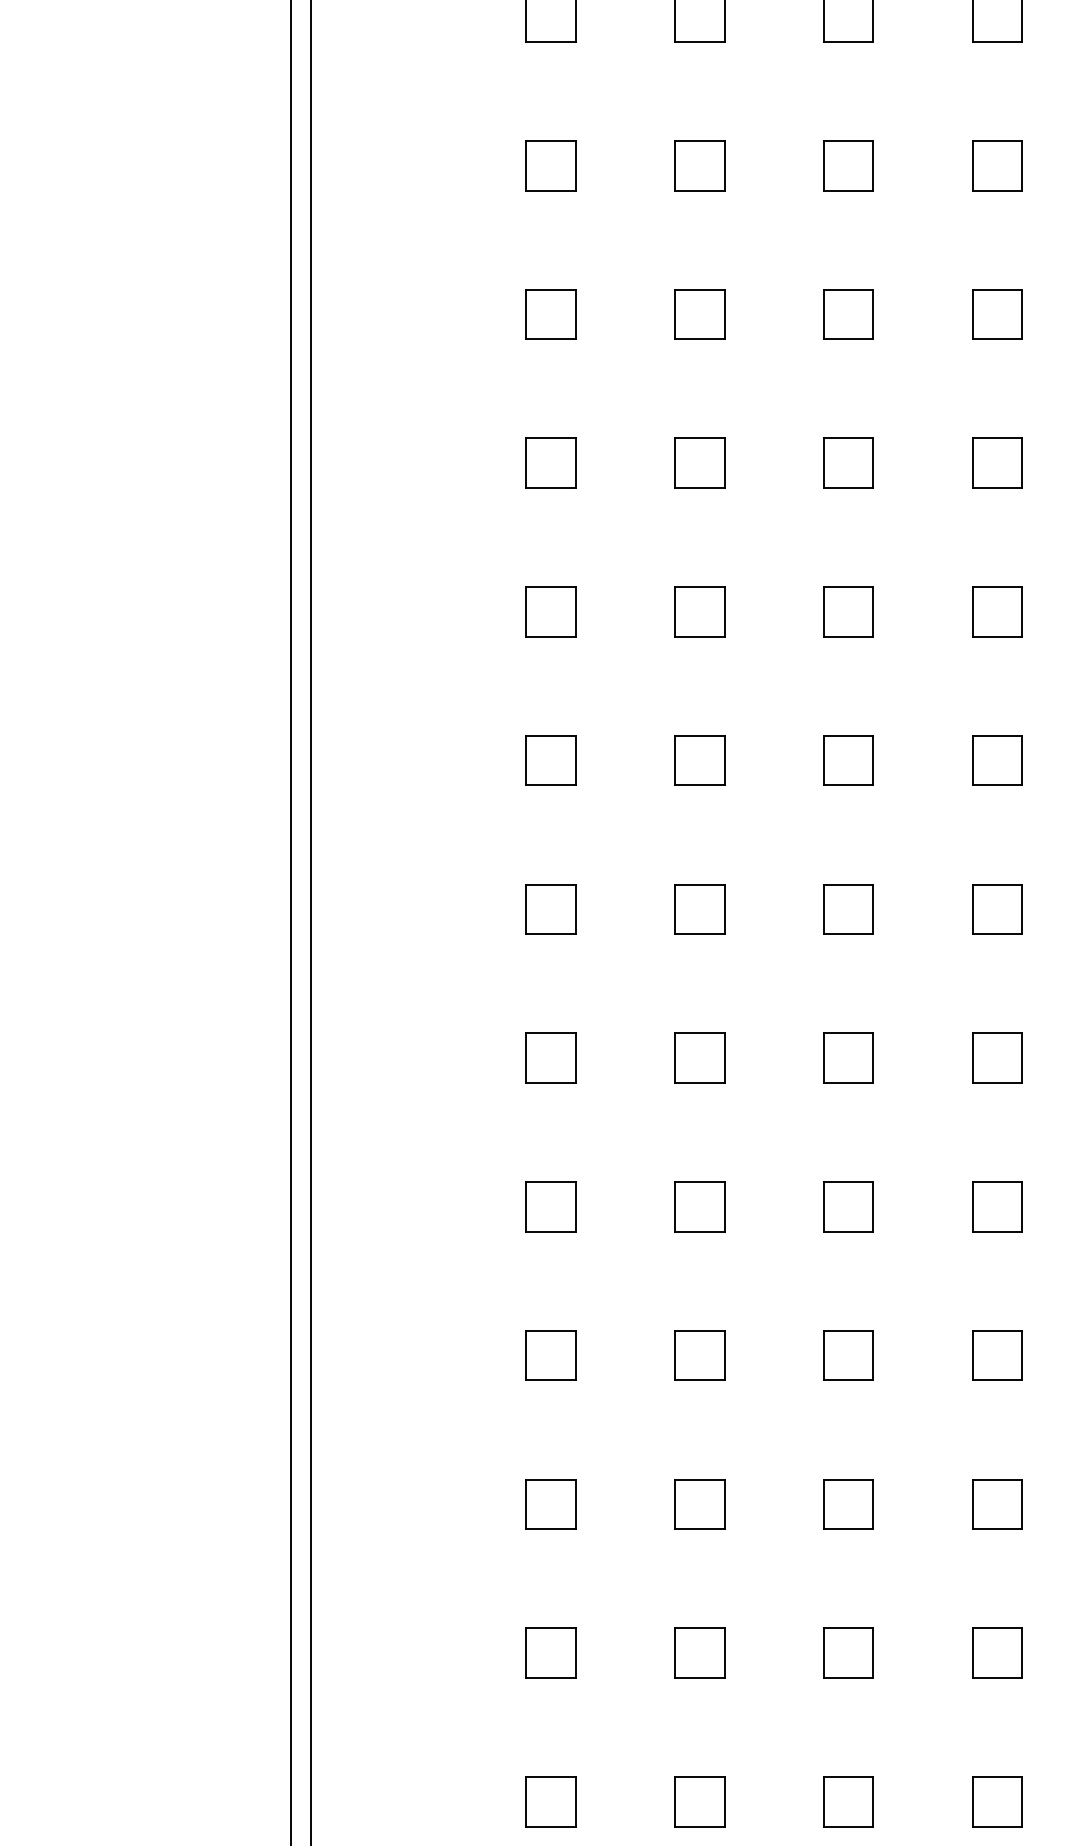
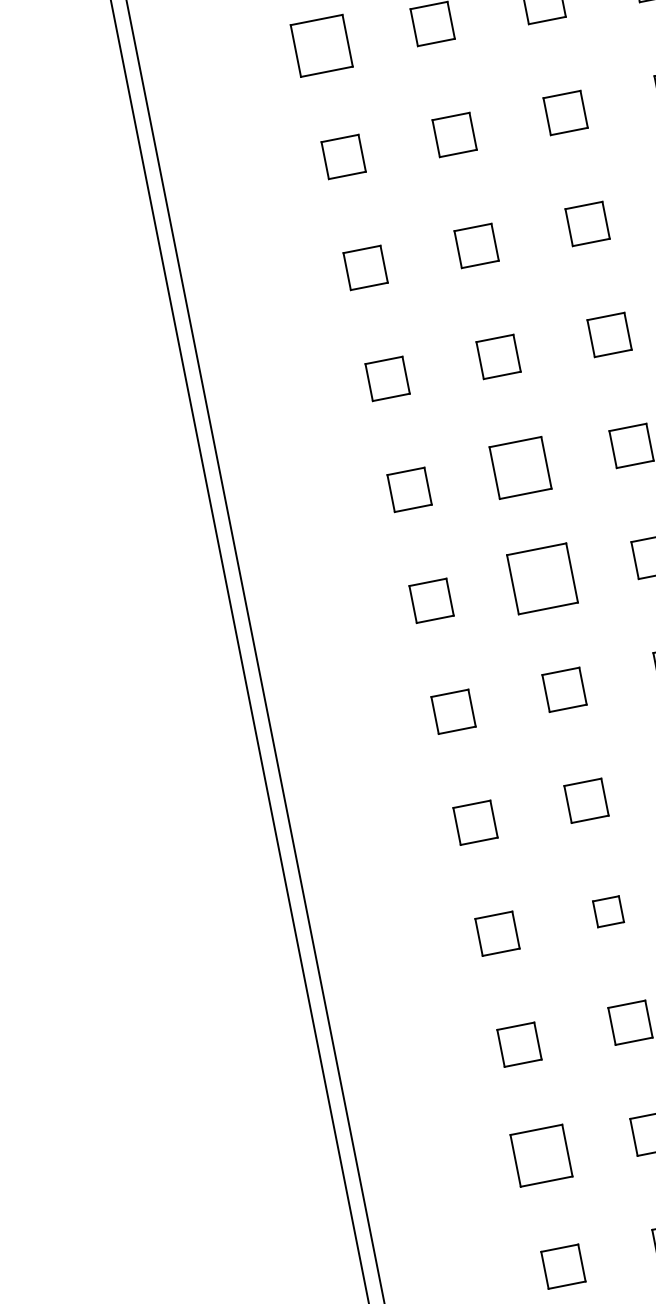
part: (550, 165) -> (321, 45), size x1.4
part: (699, 760) -> (520, 467), size x1.4
part: (699, 909) -> (542, 578), size x1.6
part: (699, 1355) -> (608, 911), size x0.7
part: (550, 1652) -> (540, 1155), size x1.4

